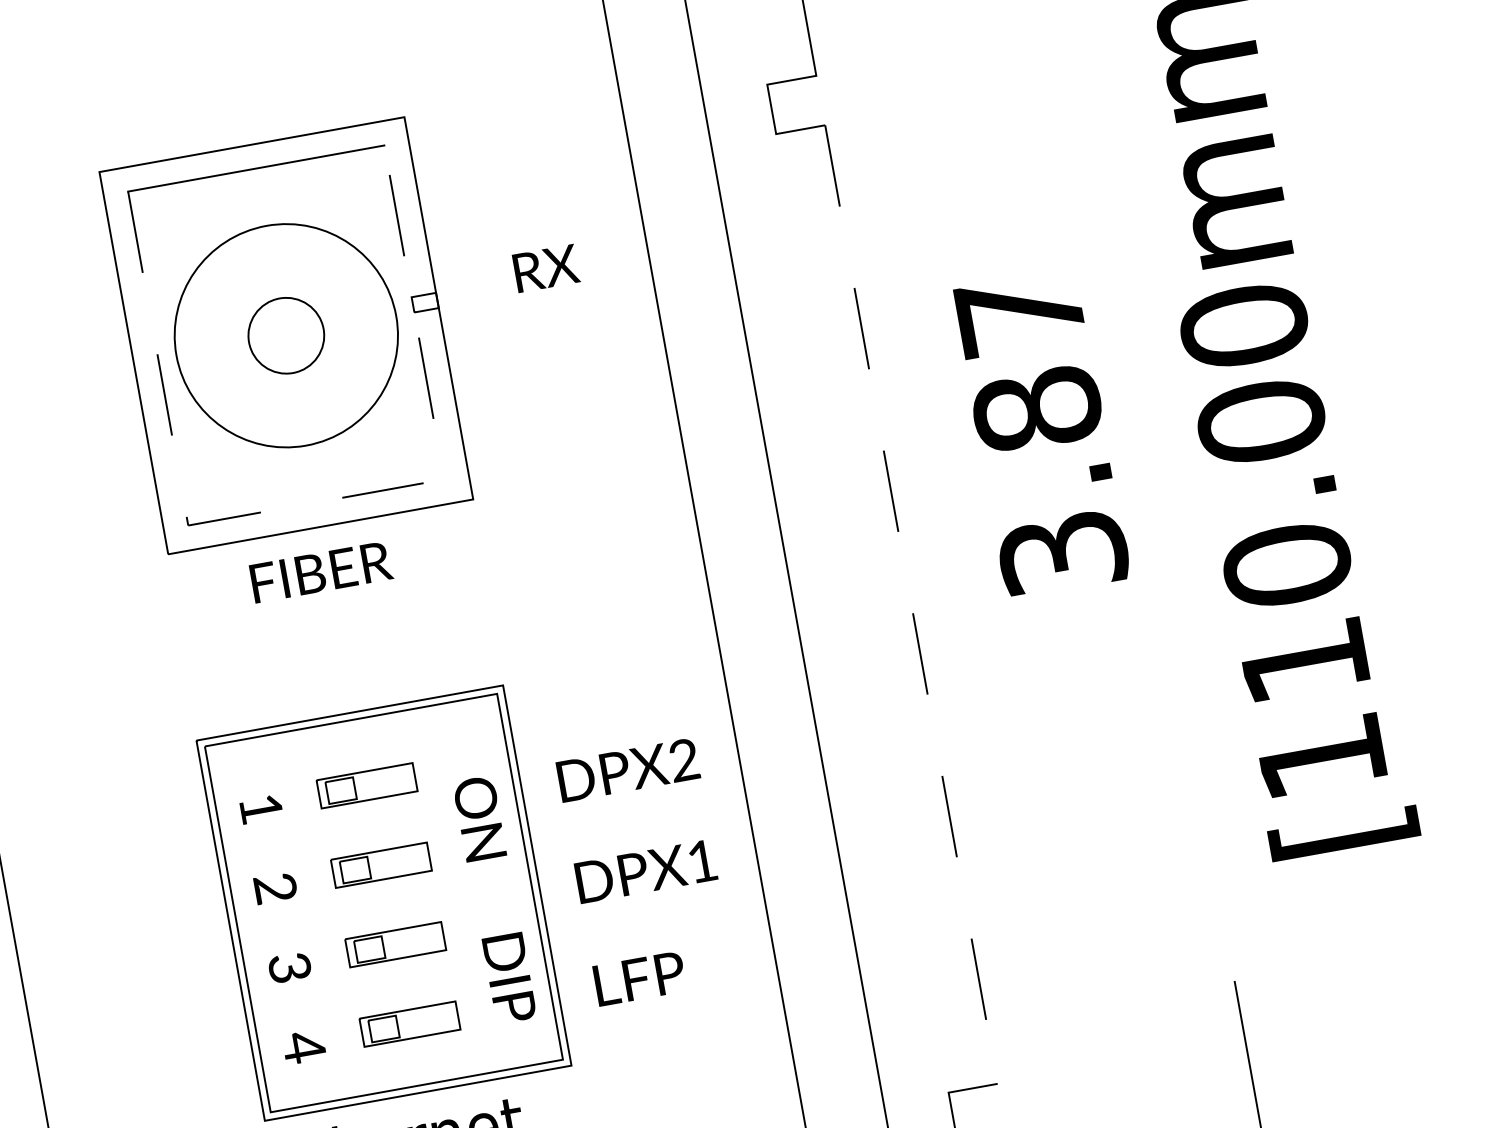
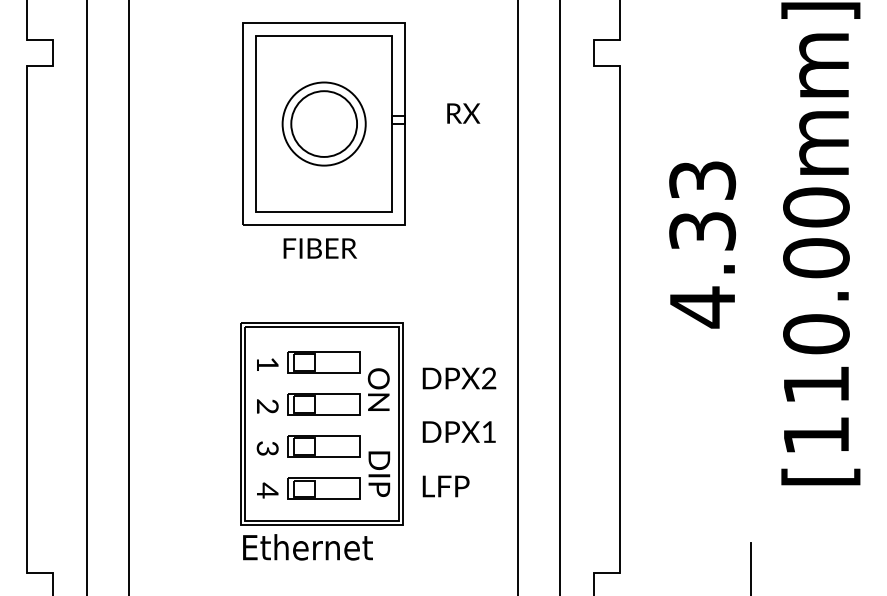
circle: (284, 334) -> (323, 123), size x0.71
circle: (286, 334) -> (324, 123), size x1.67
text: (1041, 434) -> (702, 244), 3.87 -> 4.33
line: (316, 502) -> (324, 212), dashed -> solid
line: (912, 604) -> (620, 319), dashed -> solid
part: (366, 786) -> (323, 362), size x1.43
part: (380, 865) -> (323, 404), size x1.43
part: (394, 944) -> (323, 446), size x1.43
part: (408, 1024) -> (323, 488), size x1.43

